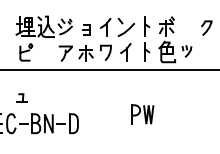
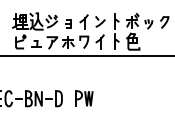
part: (126, 27) -> (100, 22), size x0.71
part: (186, 51) -> (148, 24), moved
part: (21, 97) -> (36, 43), moved
part: (142, 114) -> (83, 98), moved

